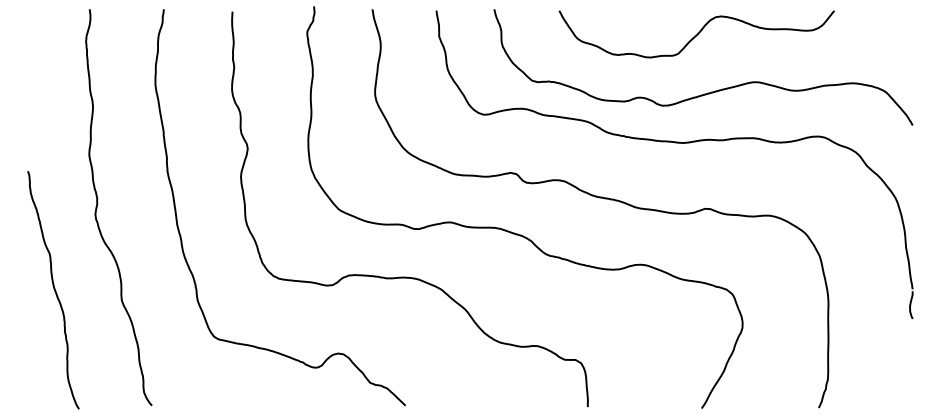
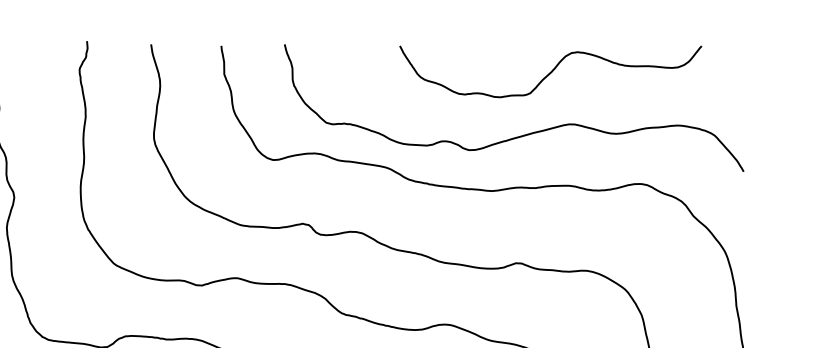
curve: (696, 34) -> (550, 72), moved

